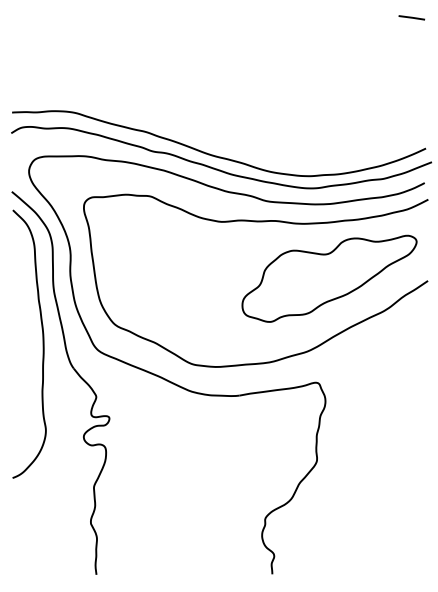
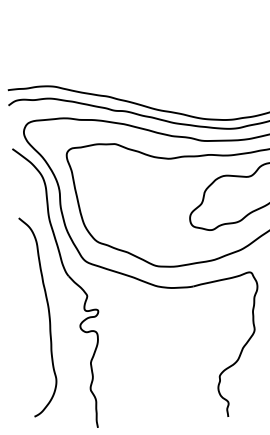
curve: (42, 343) -> (48, 315), moved

